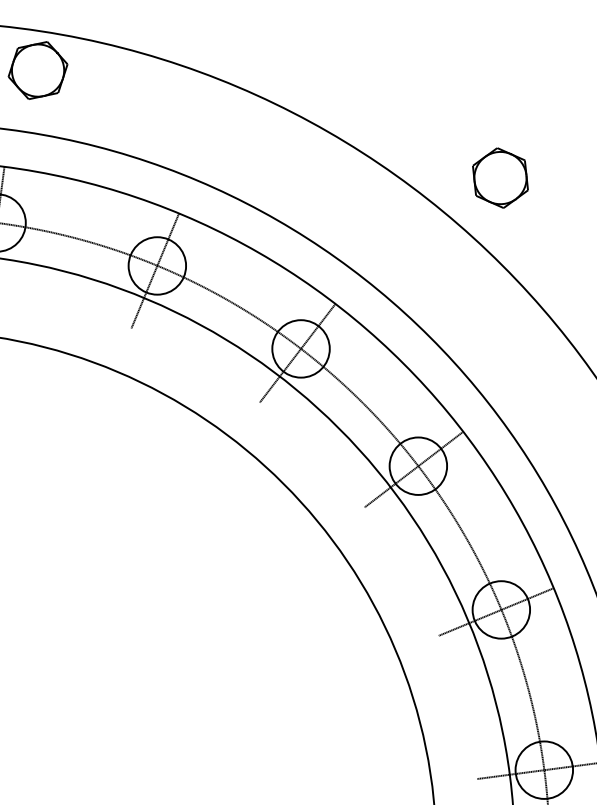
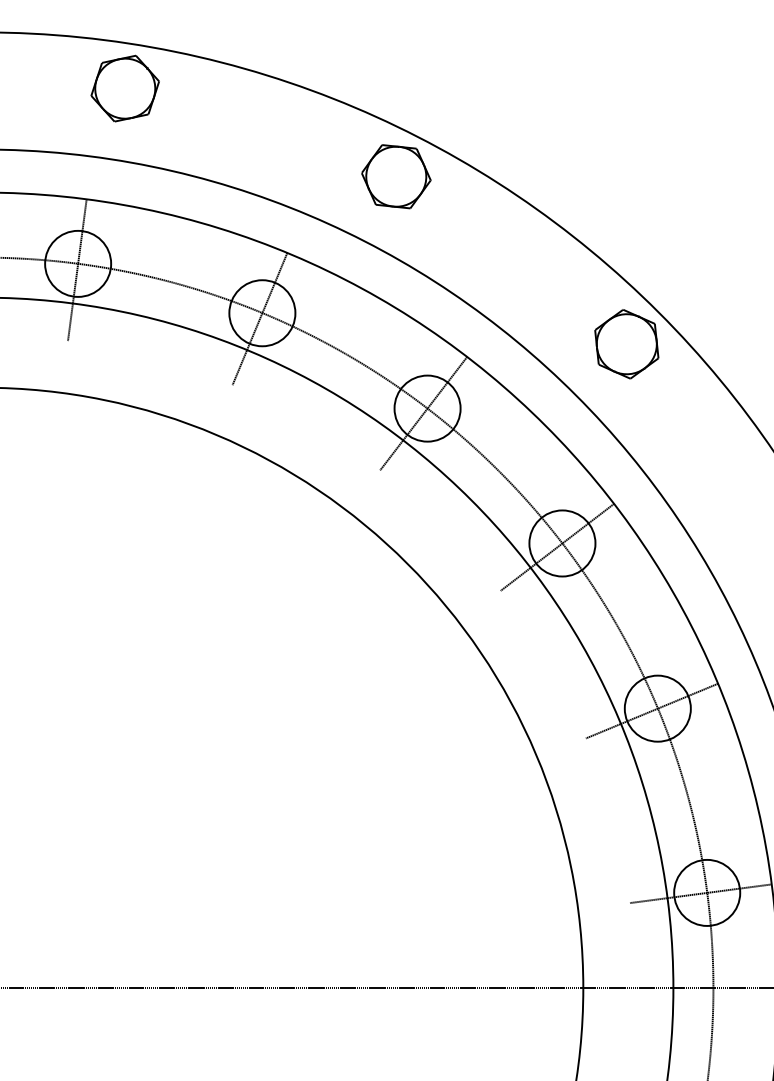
part: (274, 146) -> (396, 176), added
part: (500, 178) -> (626, 344), moved

